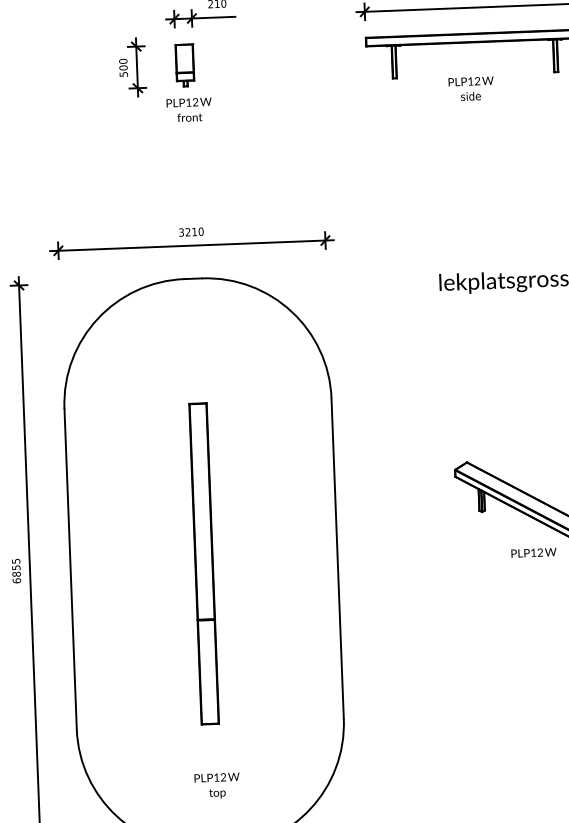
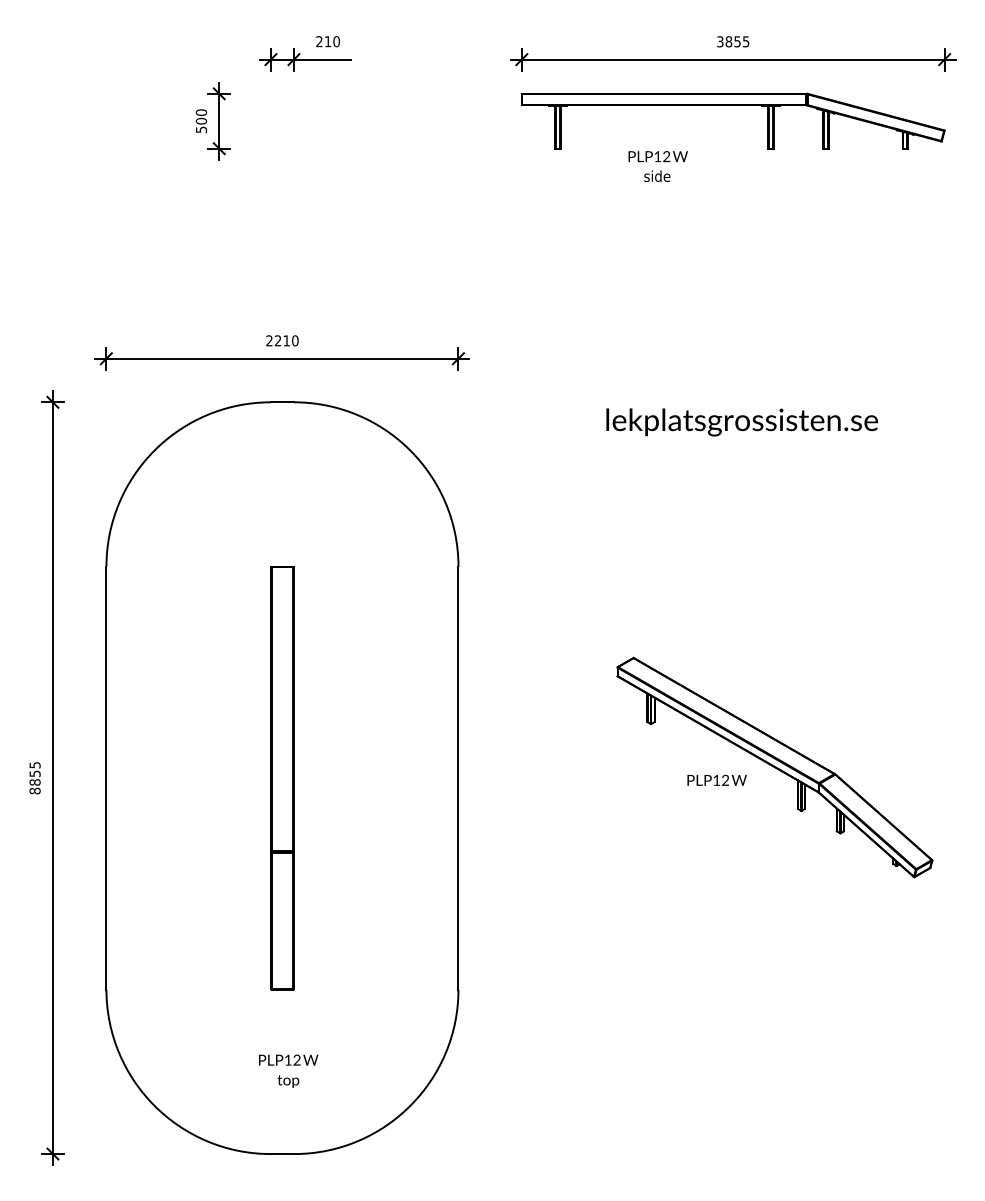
part: (187, 83) -> (285, 144), removed
text: (181, 233) -> (269, 341), 3210 -> 2210
text: (16, 580) -> (34, 790), 6855 -> 8855

